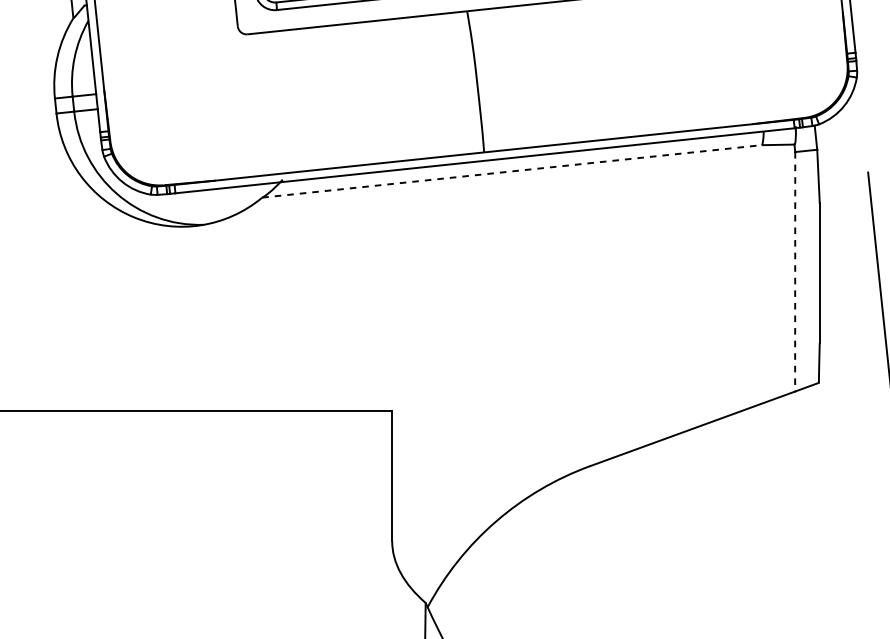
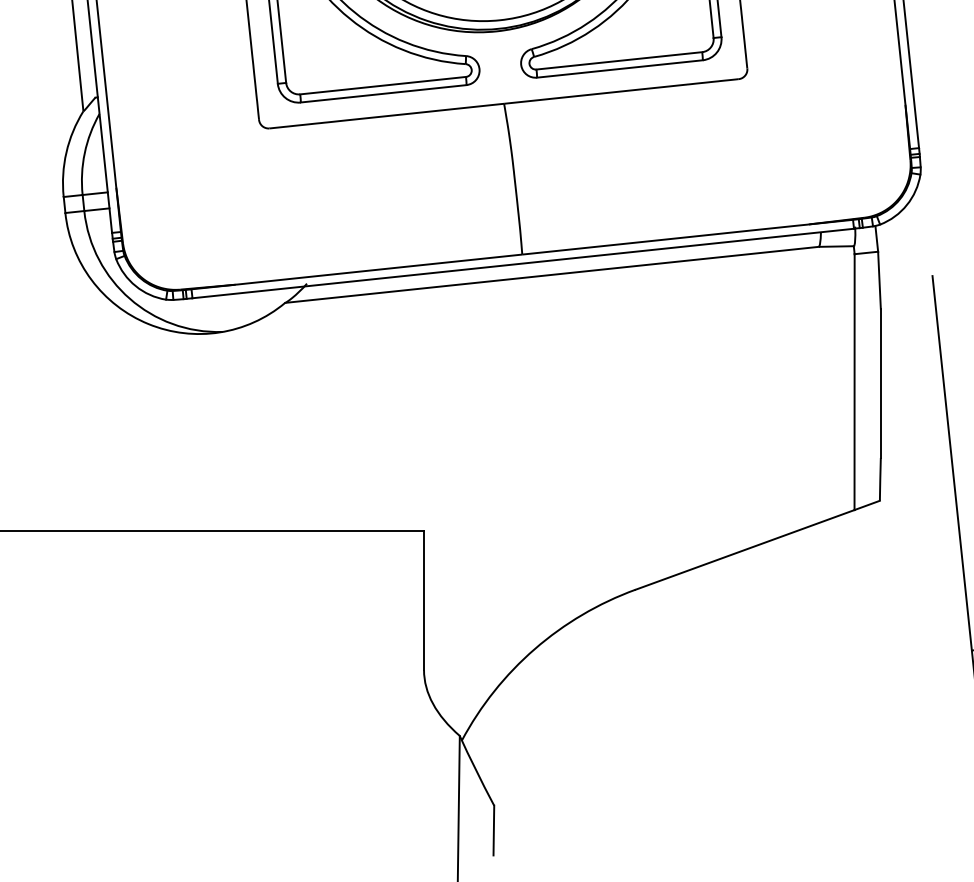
line: (512, 171) -> (552, 274), dashed -> solid
line: (795, 272) -> (854, 382), dashed -> solid

